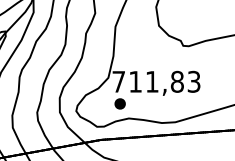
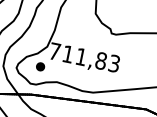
part: (119, 103) -> (40, 66), moved

